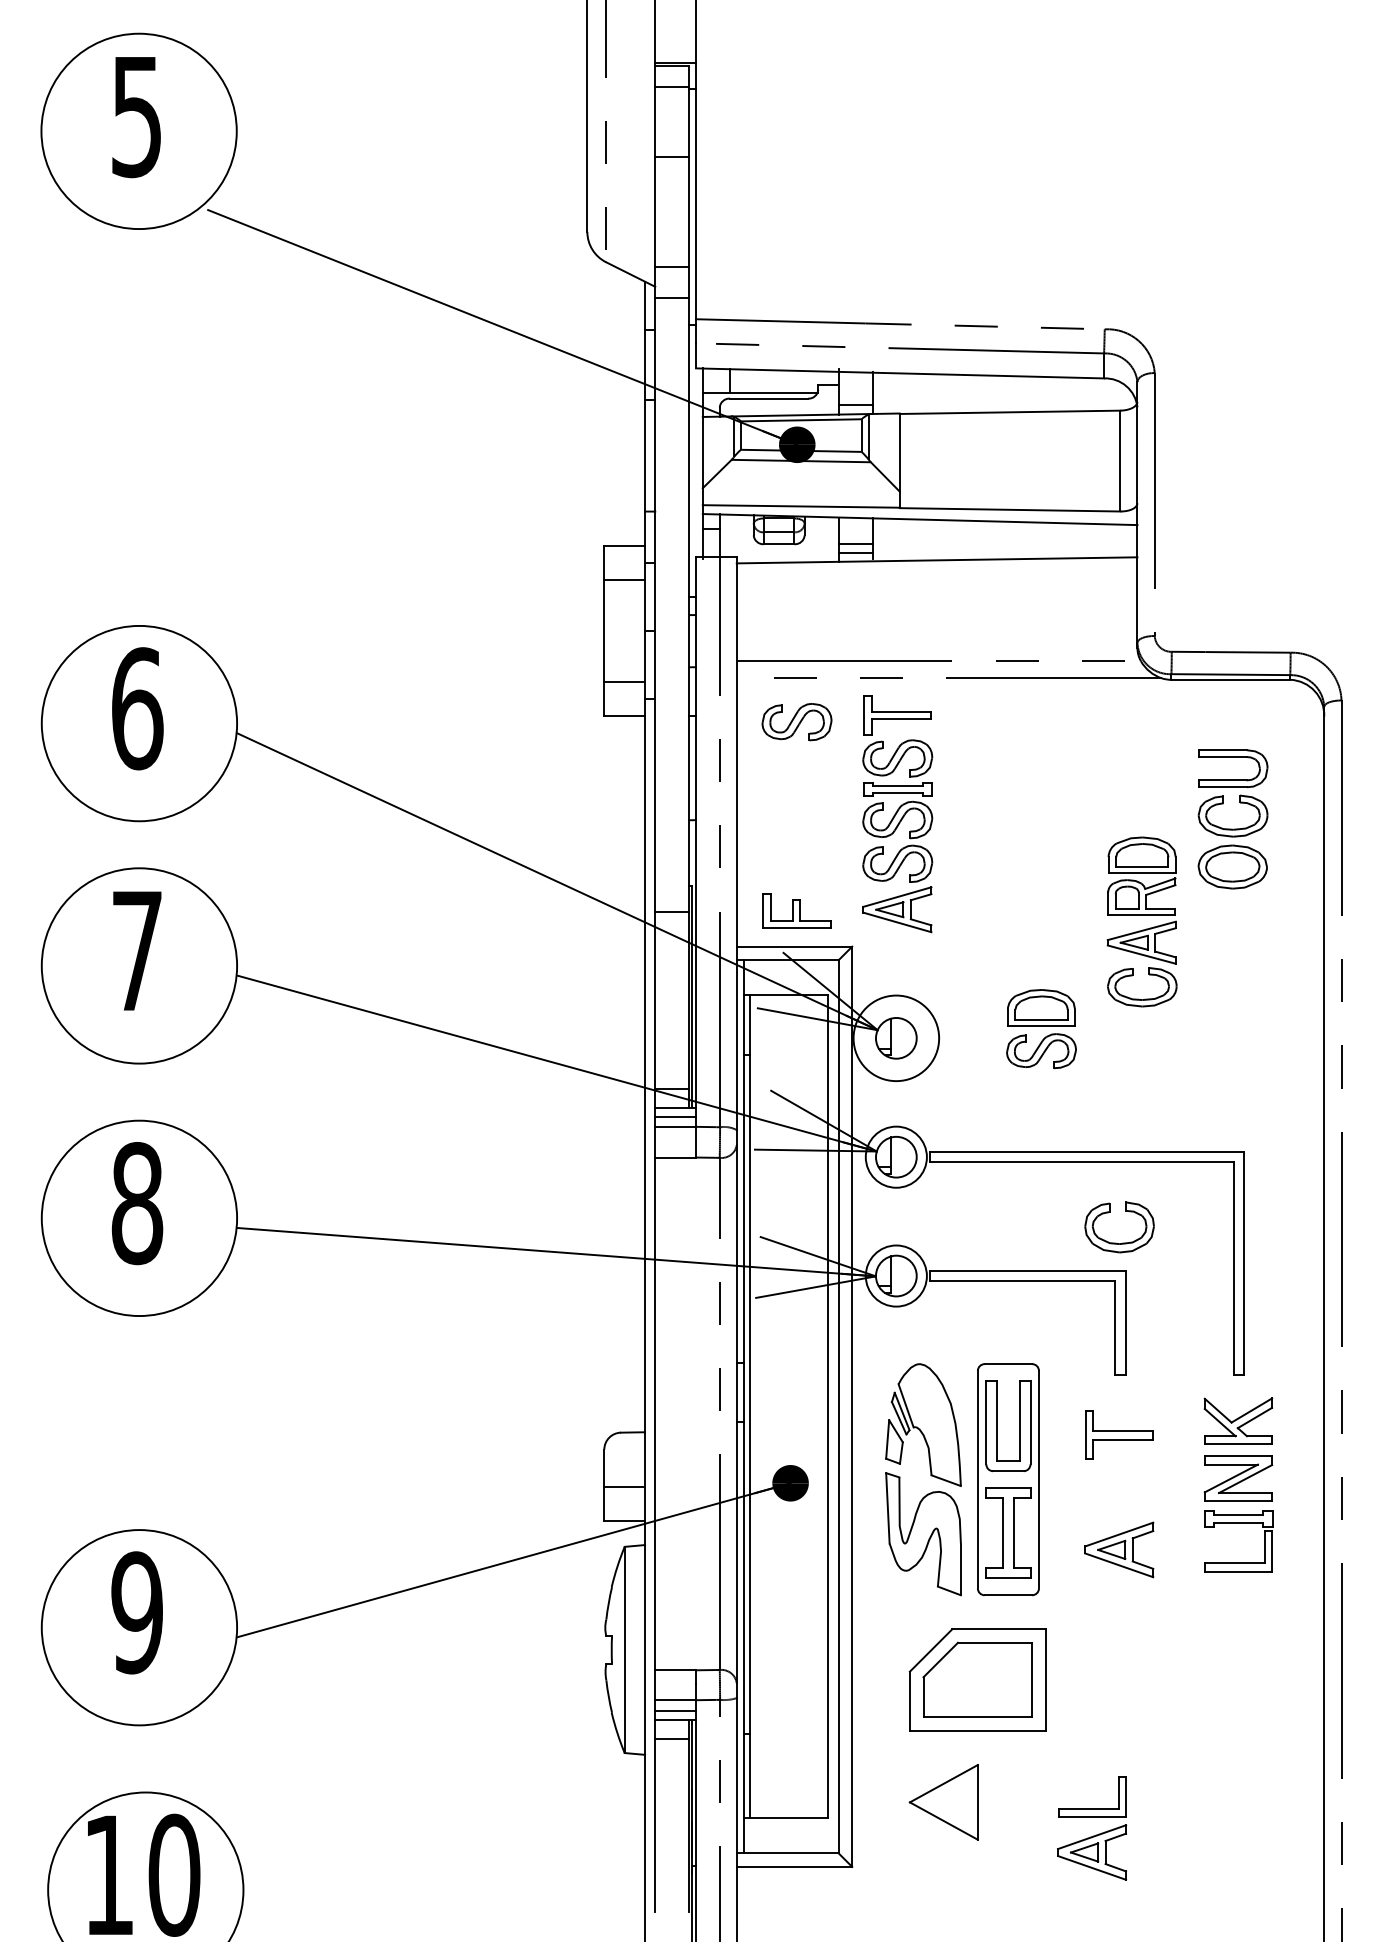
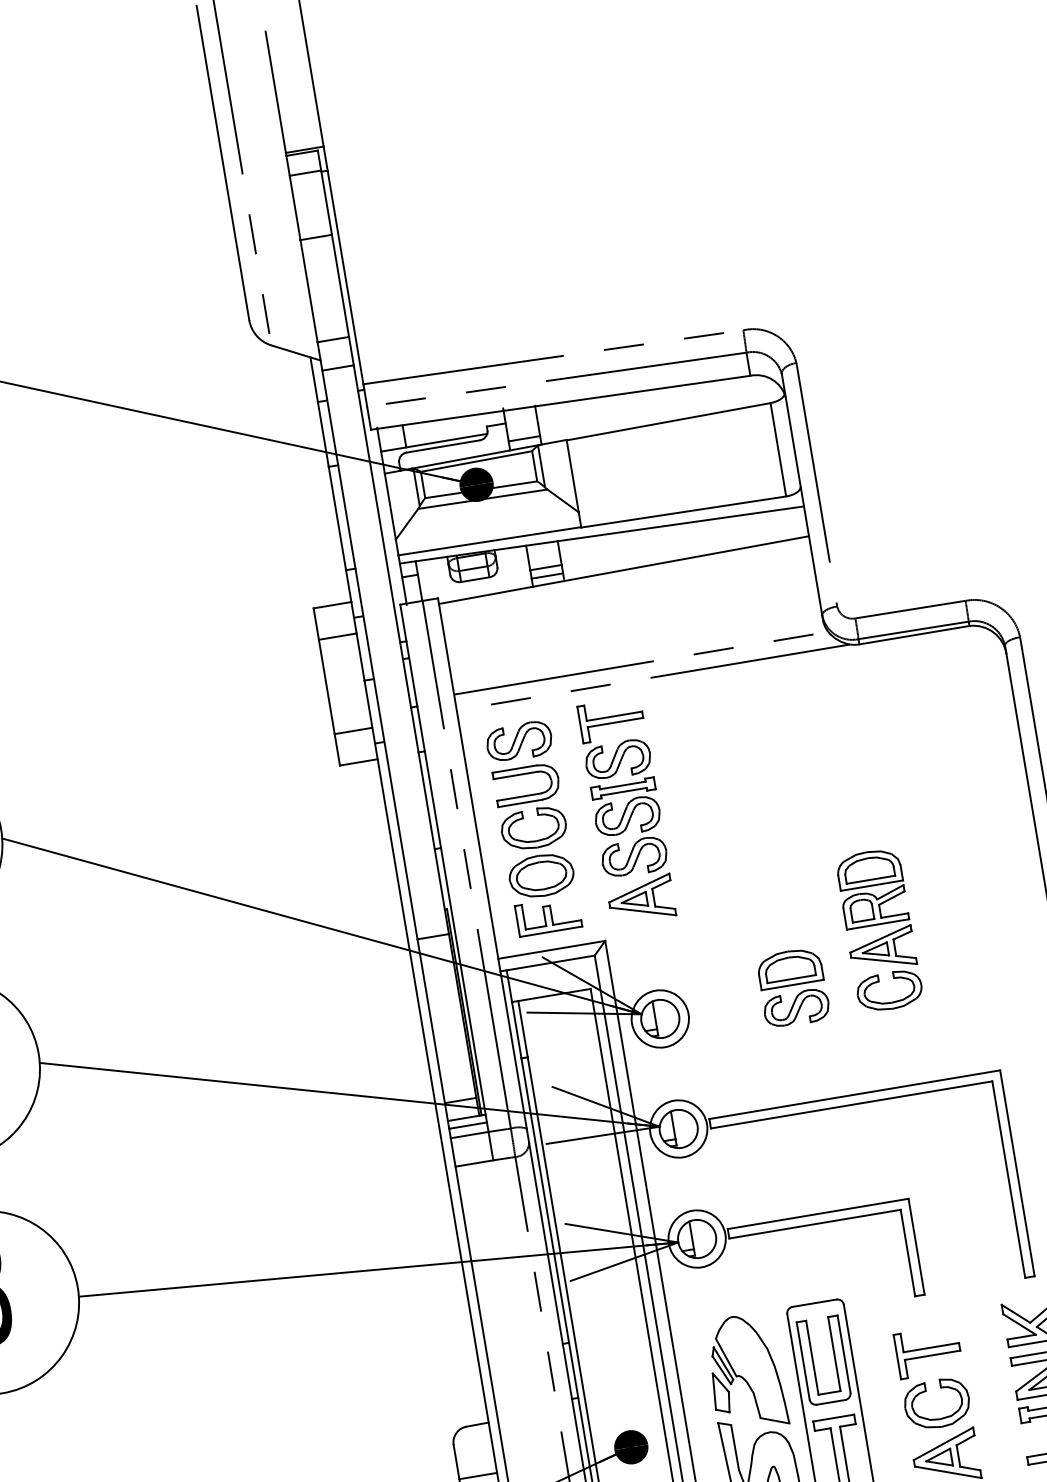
part: (1232, 828) -> (535, 840), moved
part: (1141, 921) -> (878, 930), moved
circle: (895, 1037) -> (659, 1018), size x0.71
part: (1116, 1242) -> (936, 1418), moved

